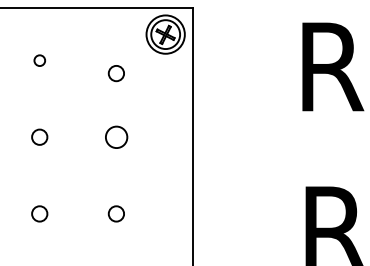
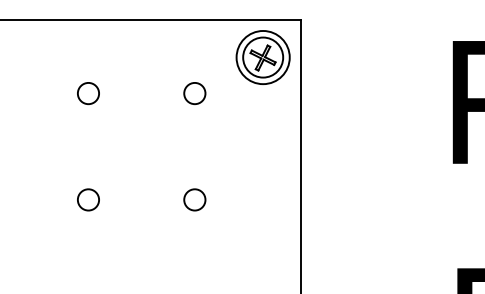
circle: (39, 60) -> (88, 93), size x1.43
circle: (115, 73) -> (193, 93), moved
circle: (115, 136) -> (193, 198), size x0.71

